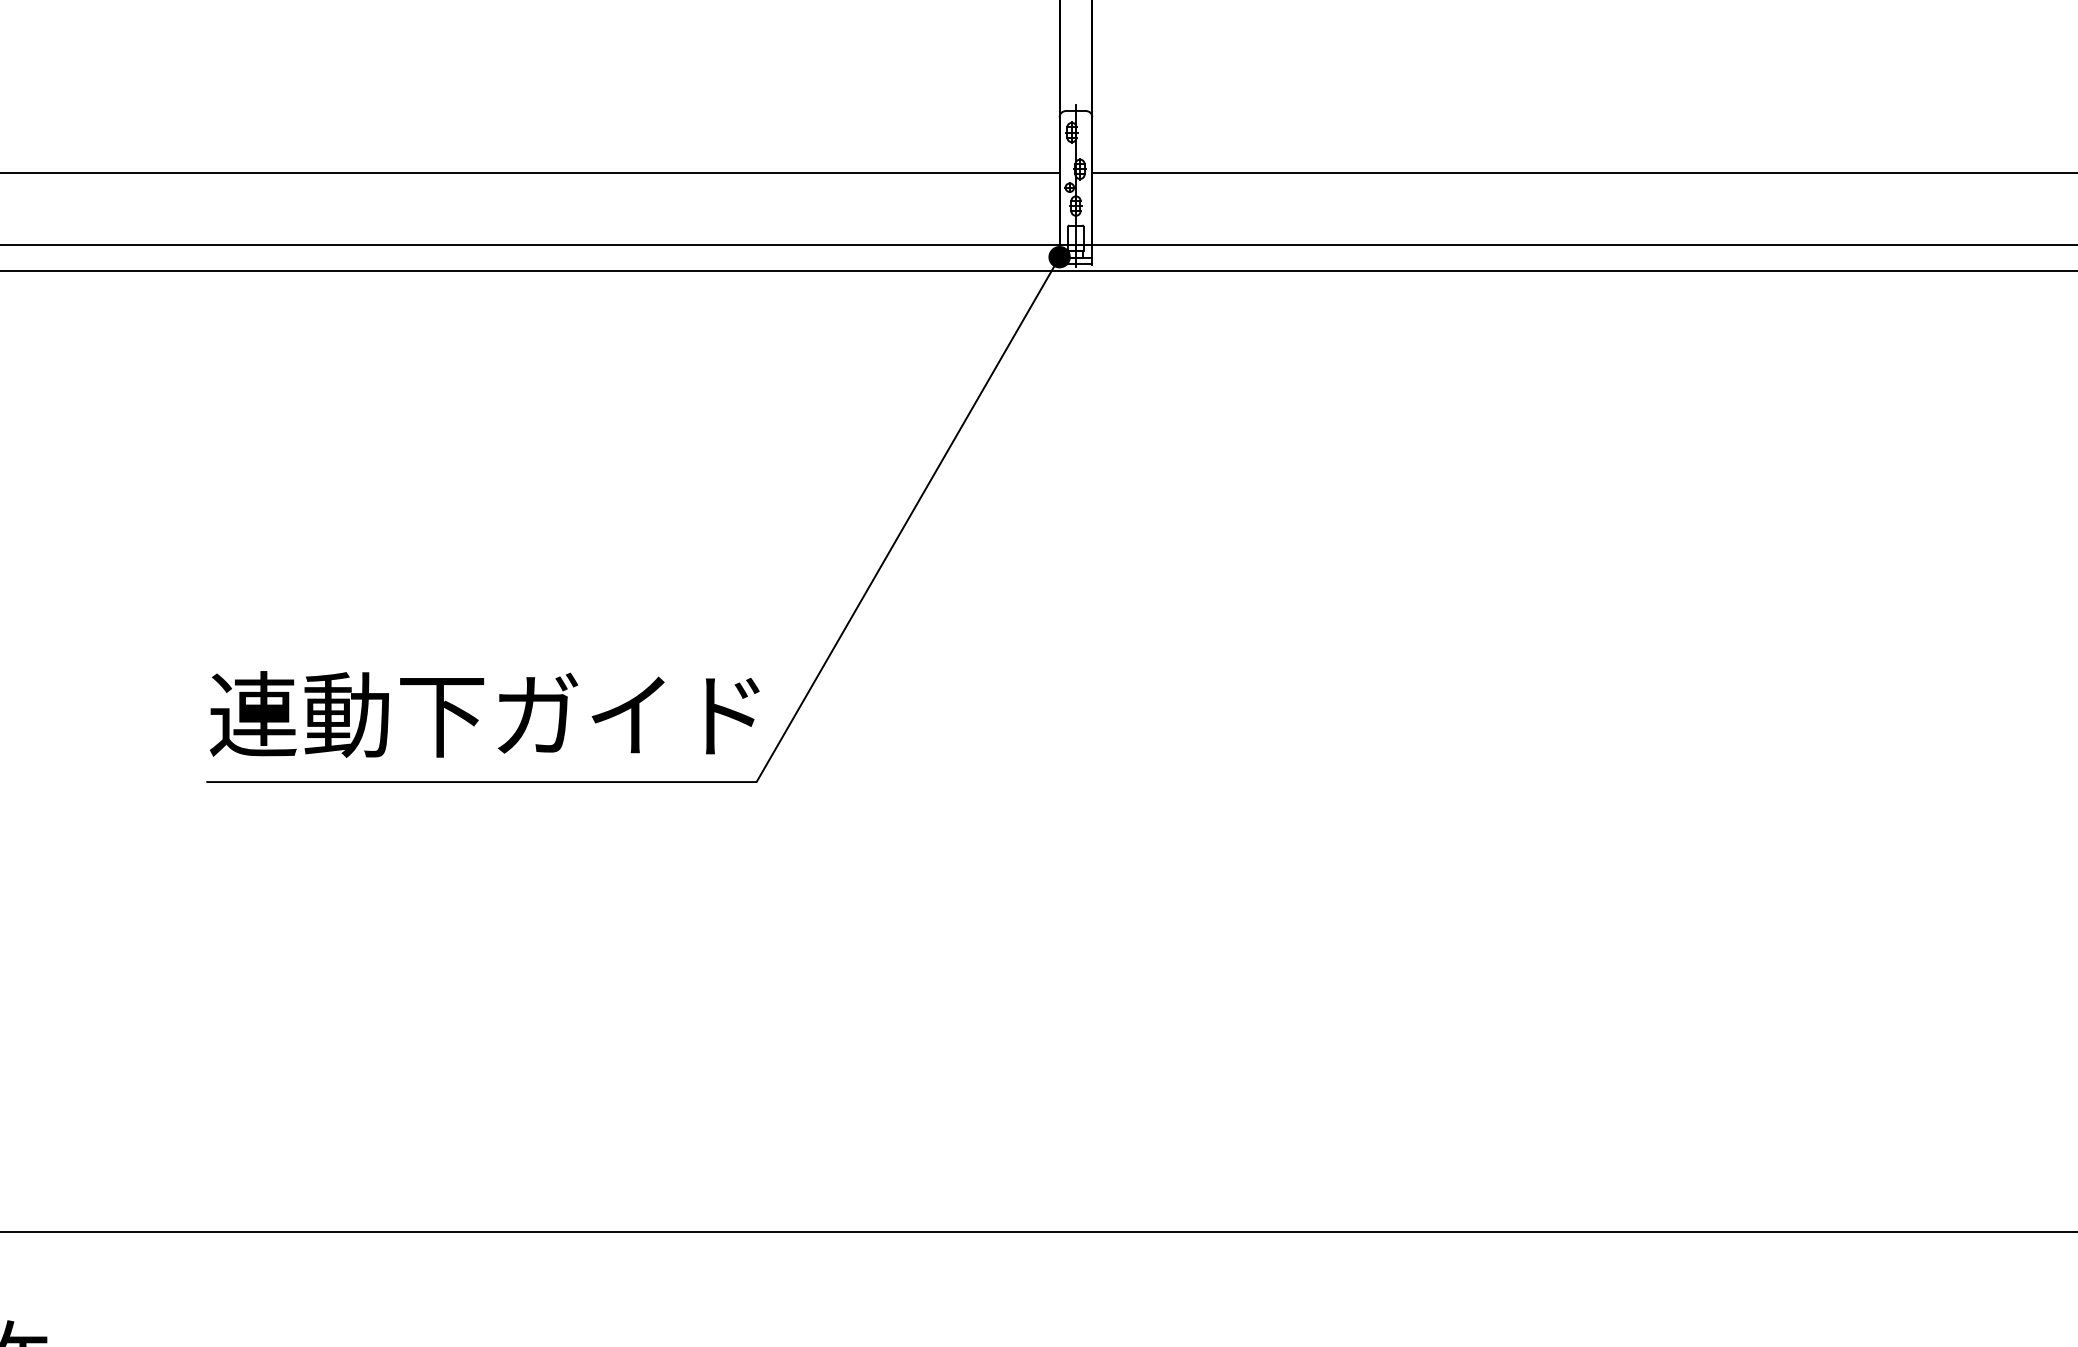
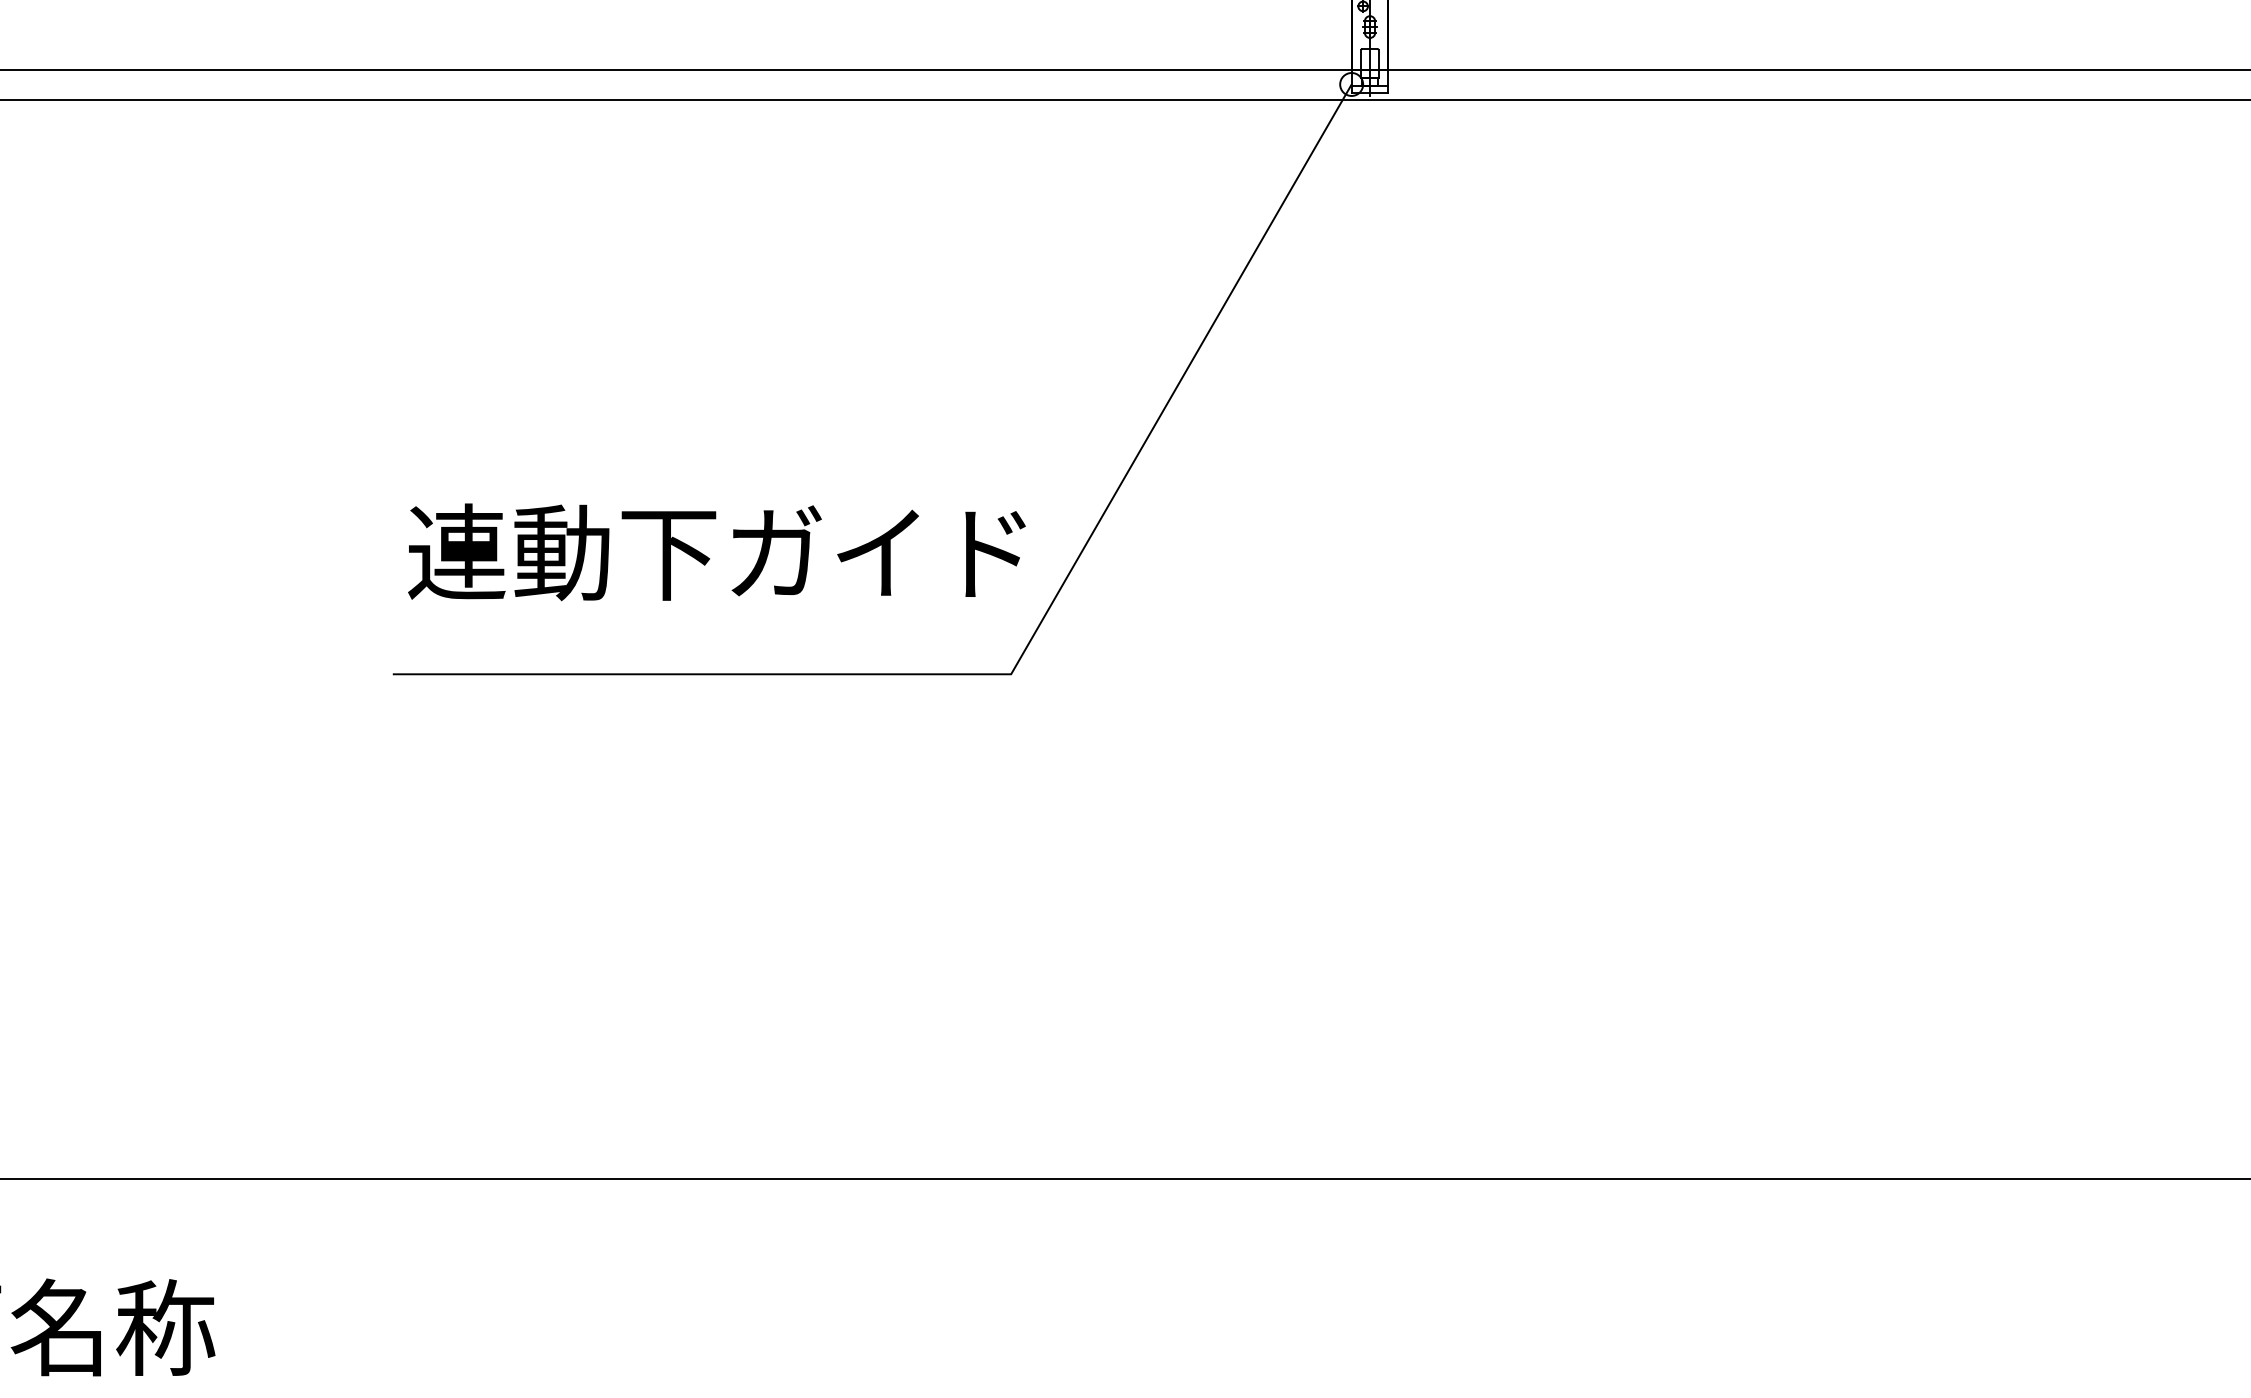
fill: (1059, 256) -> (1351, 83), removed
text: (484, 714) -> (716, 552), moved

